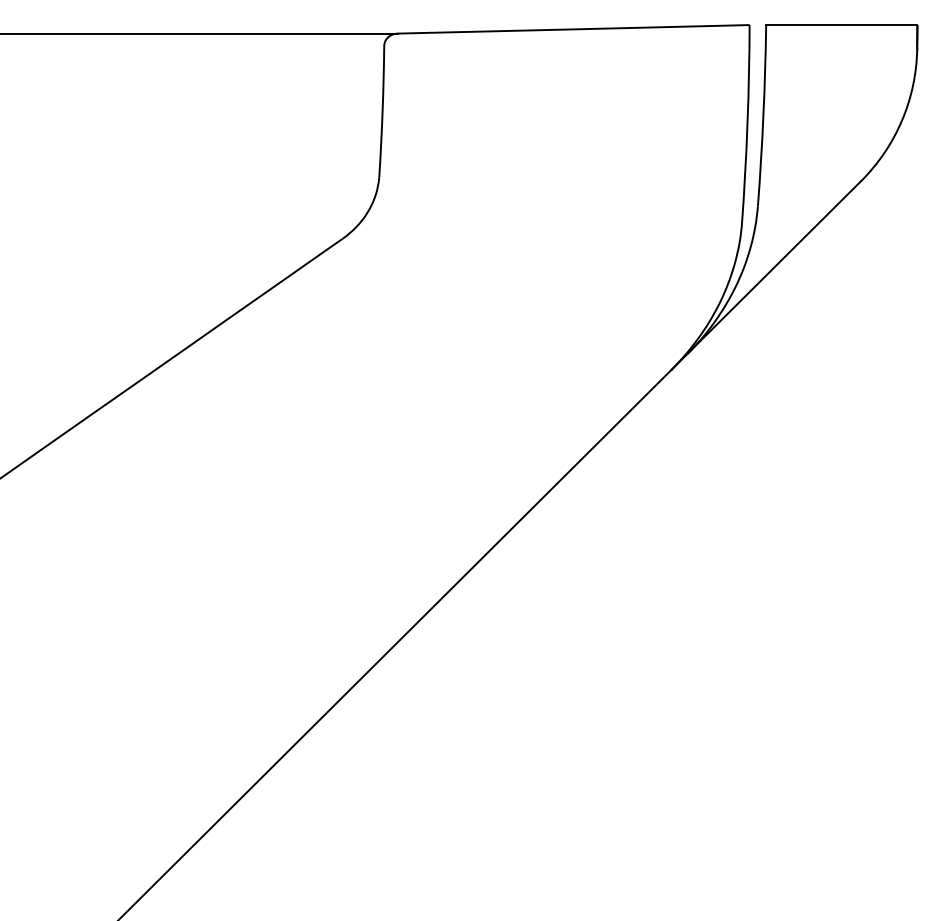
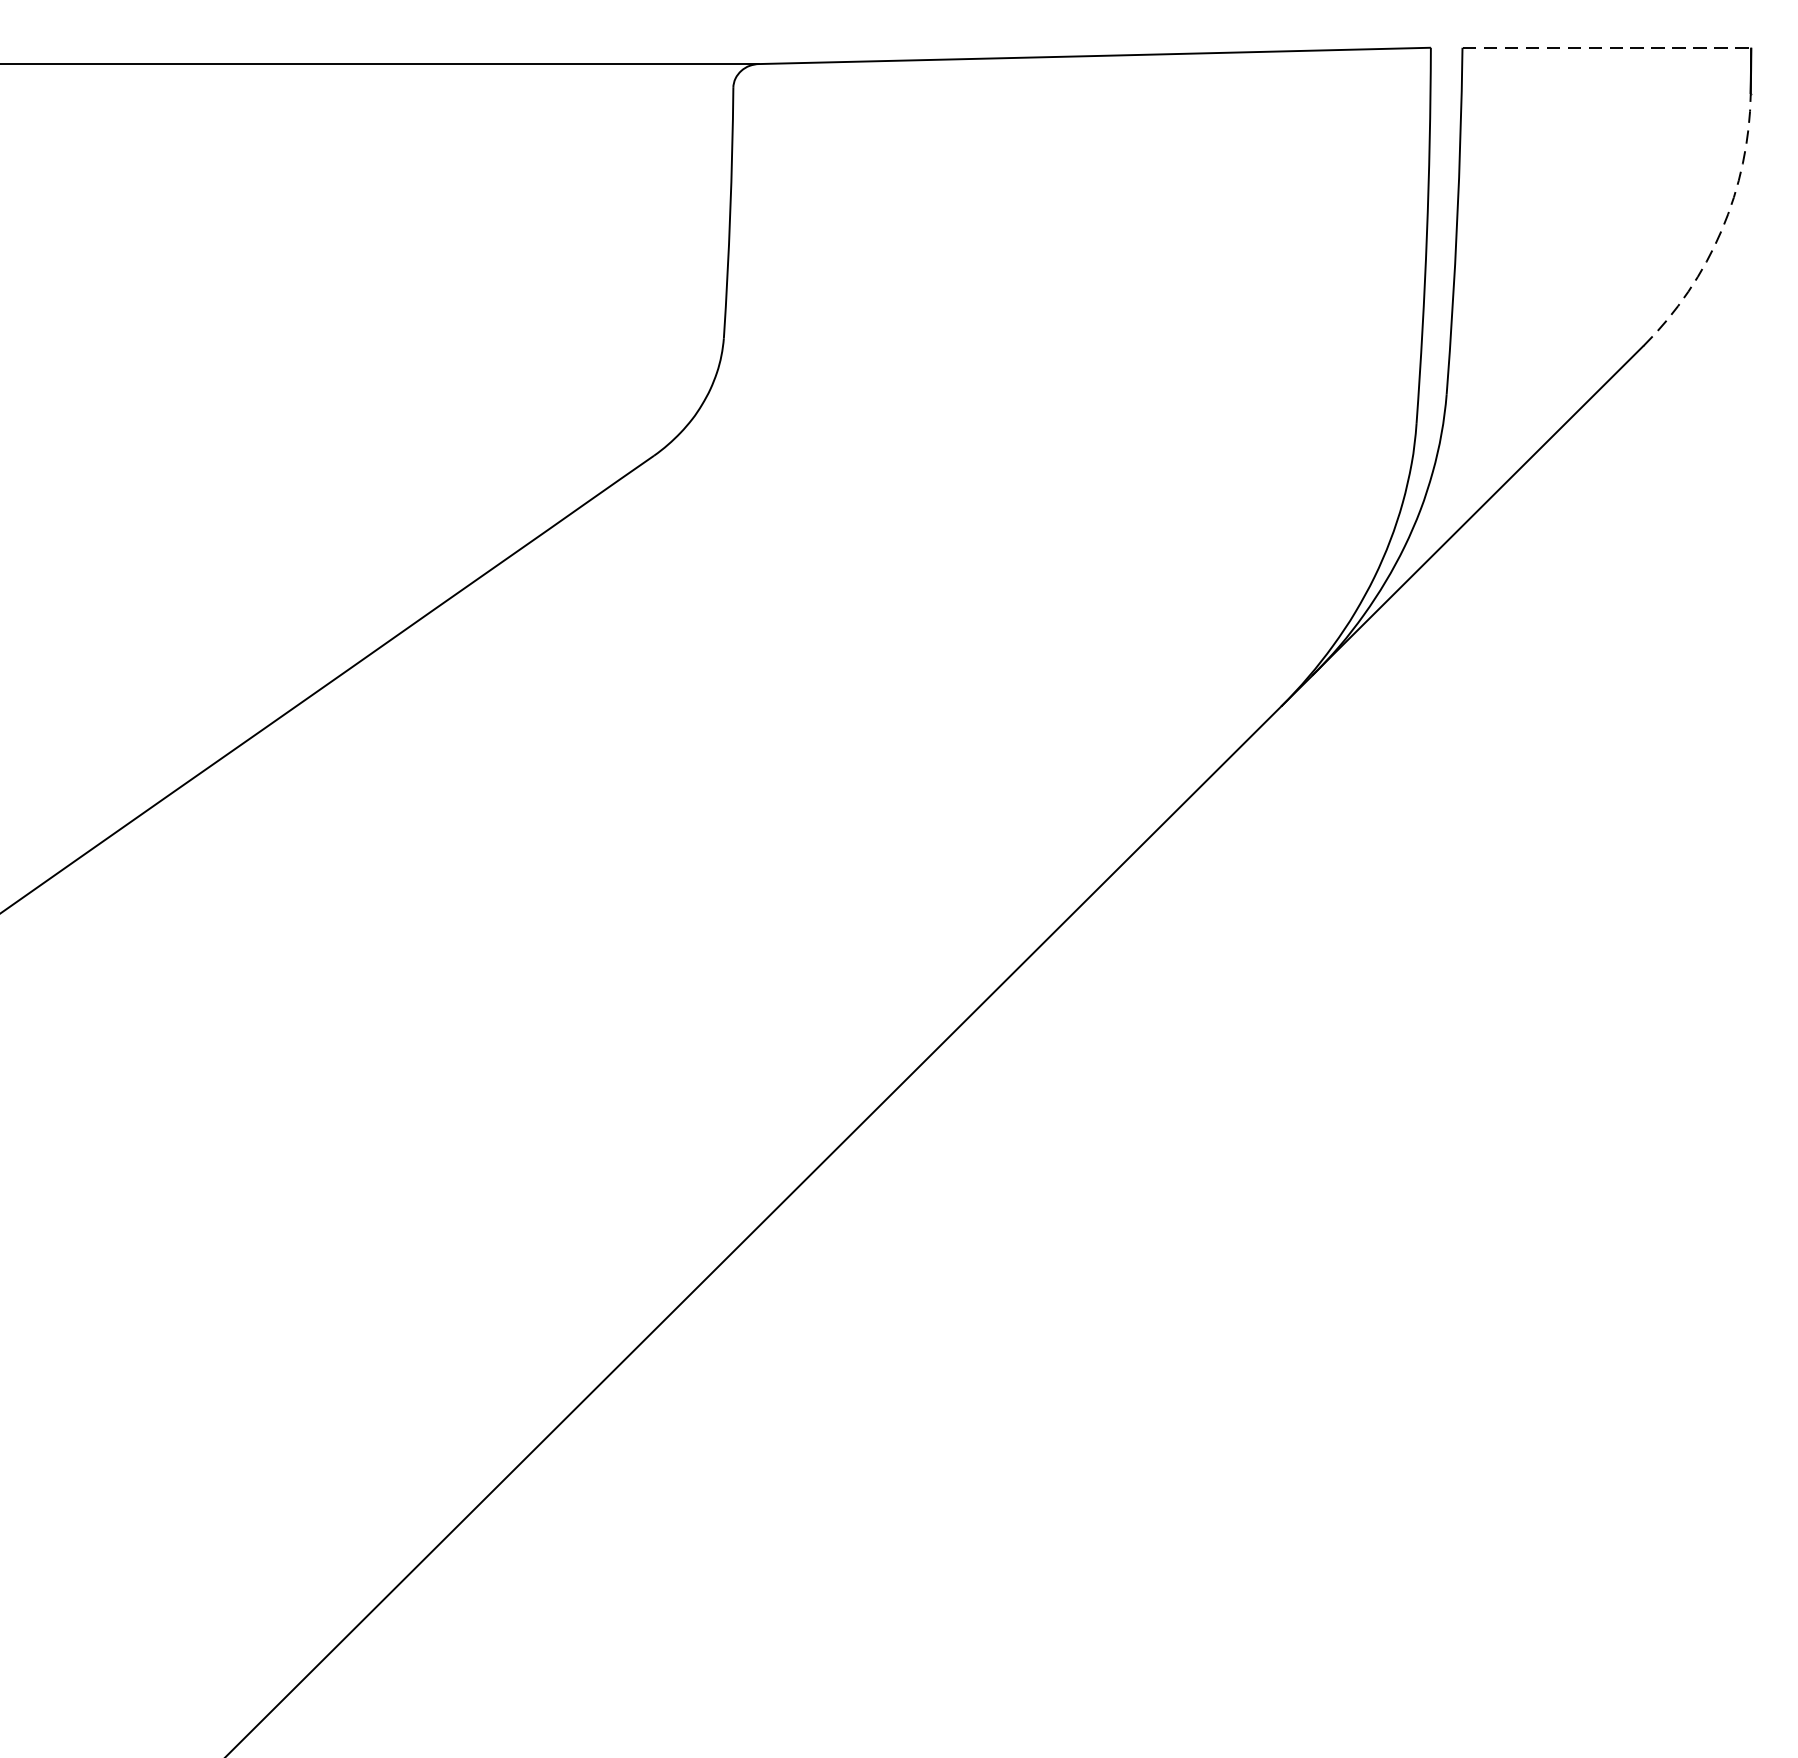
line: (841, 25) -> (1606, 48), solid -> dashed
arc: (901, 120) -> (1720, 229), solid -> dashed

